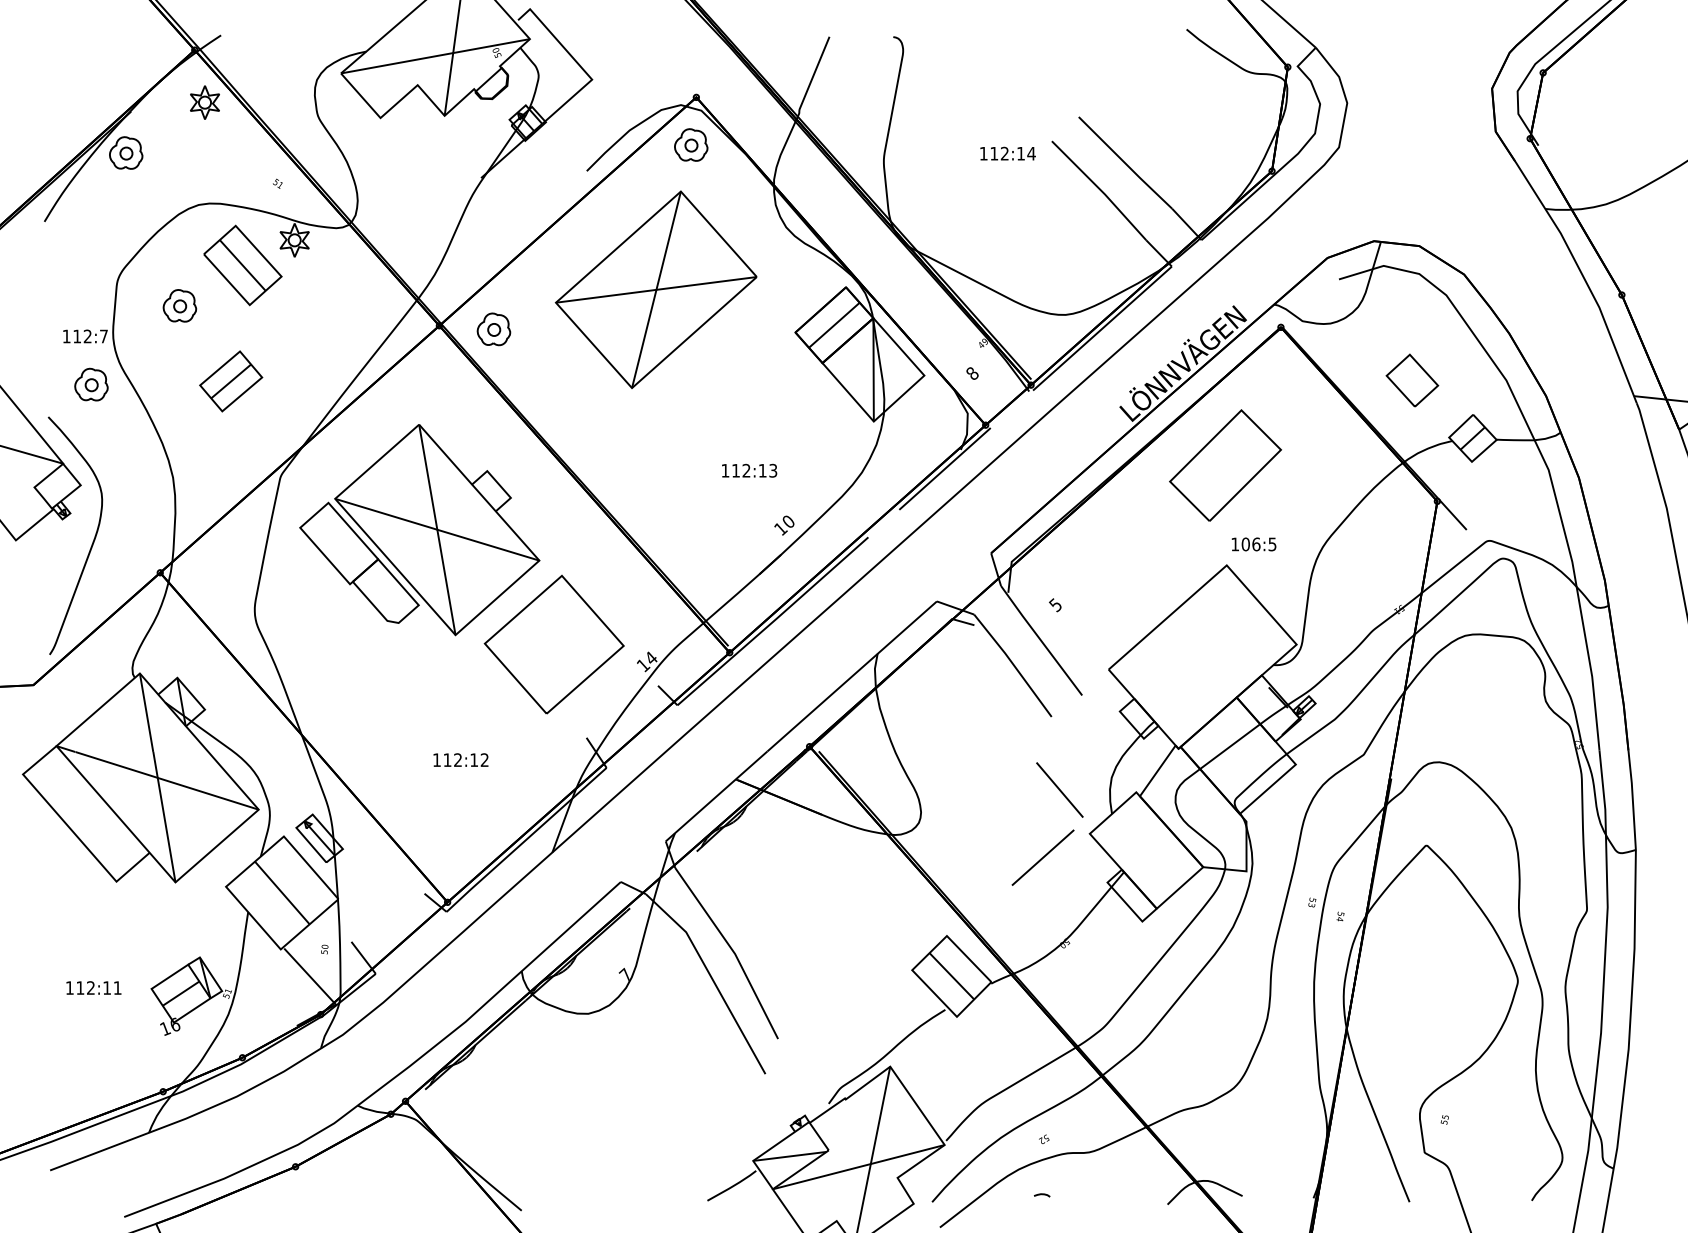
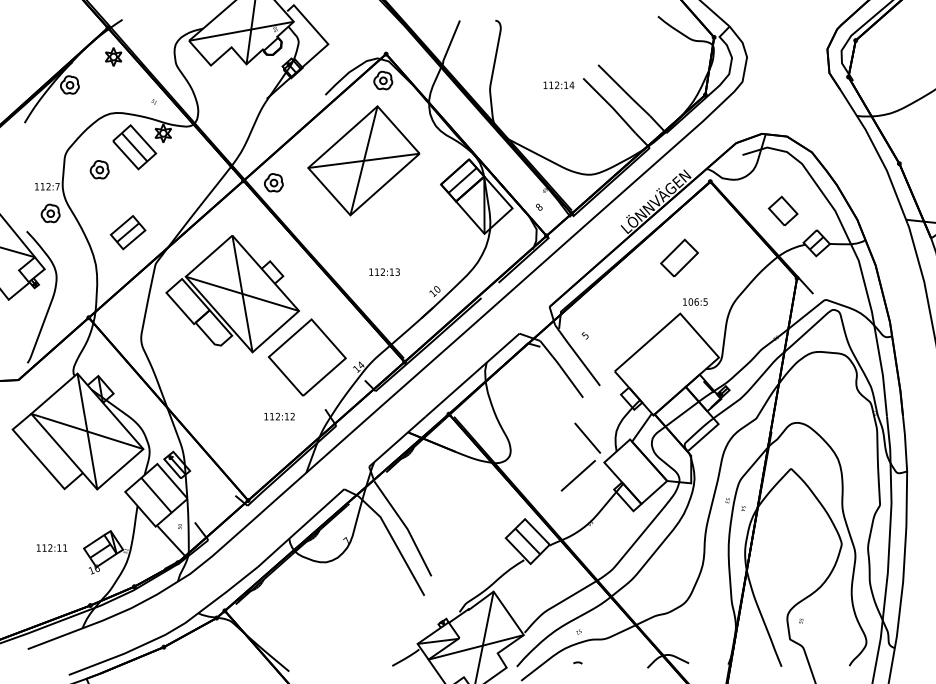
part: (230, 381) -> (127, 232), moved
part: (1225, 464) -> (679, 257), size x0.6
text: (749, 469) -> (384, 271), moved
text: (460, 759) -> (279, 416), moved

